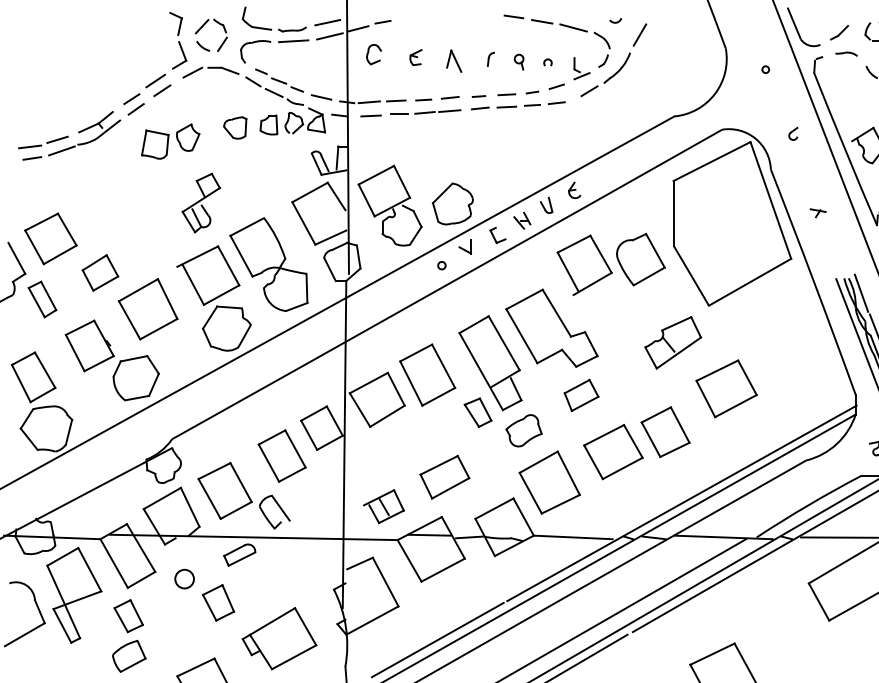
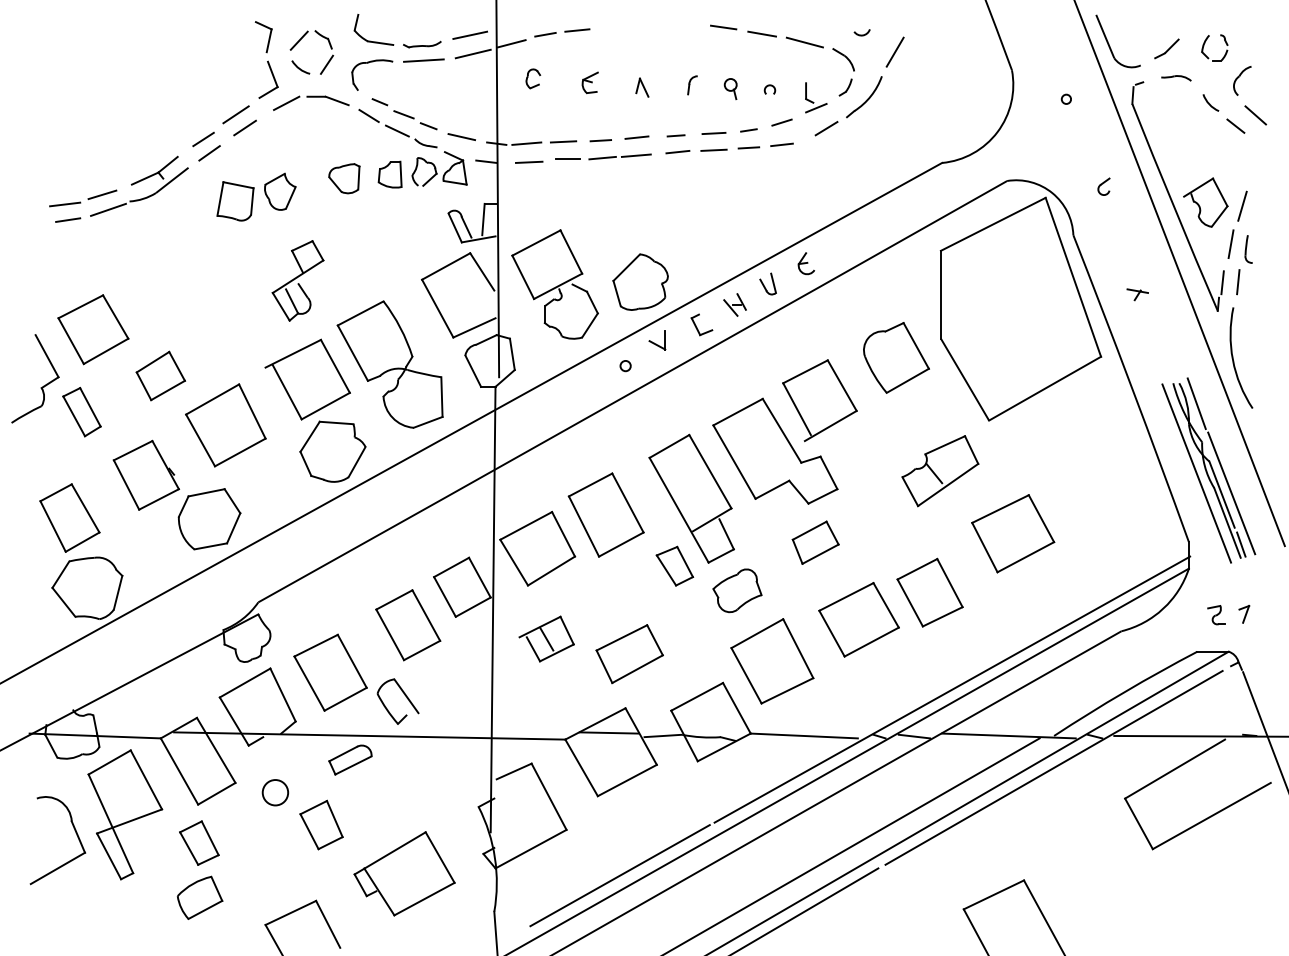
line: (406, 19) -> (577, 30), added
part: (374, 54) -> (533, 78), size x0.71
part: (454, 60) -> (642, 87), size x0.62
part: (584, 265) -> (819, 400), moved
part: (383, 506) -> (546, 638), moved

